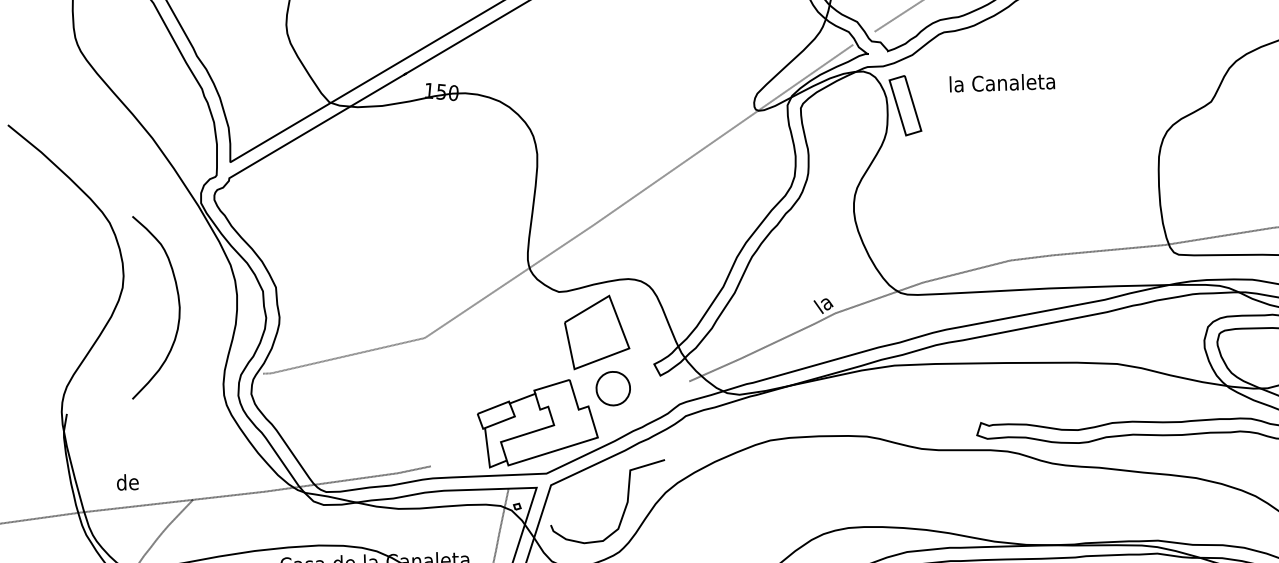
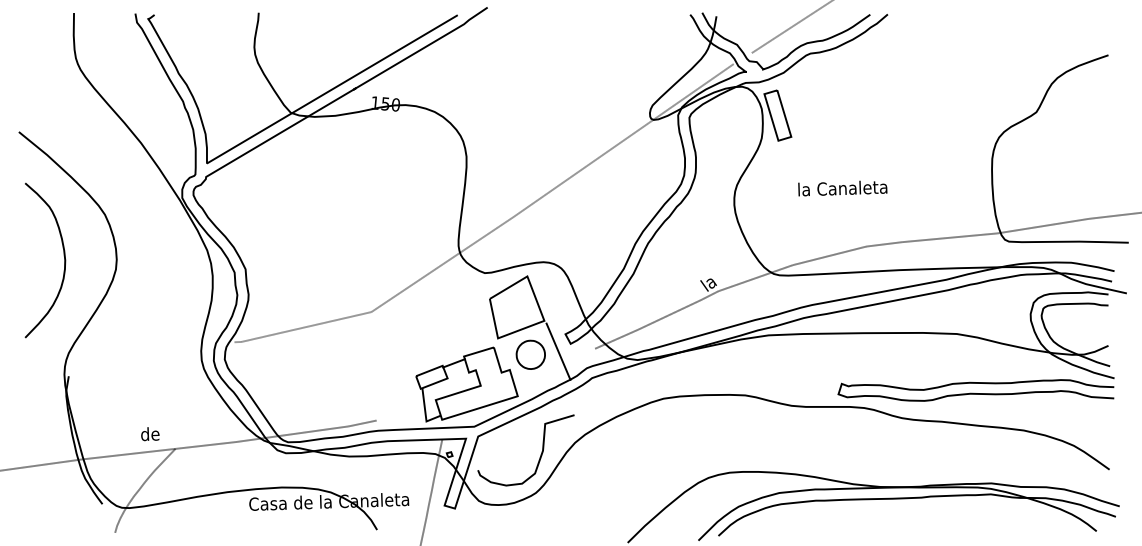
text: (1001, 83) -> (842, 188), moved
curve: (177, 301) -> (63, 255), moved
line: (646, 384) -> (558, 351), added
text: (128, 482) -> (150, 434), moved

